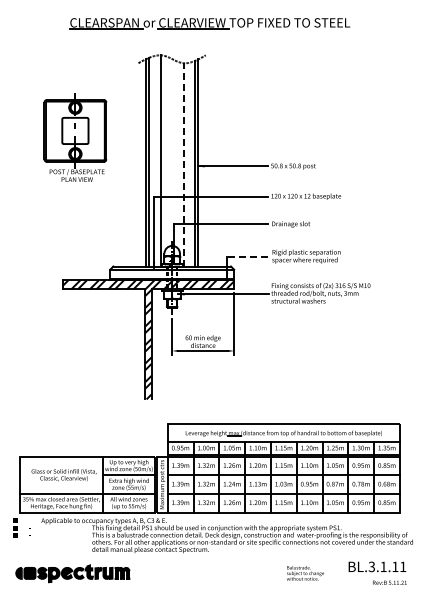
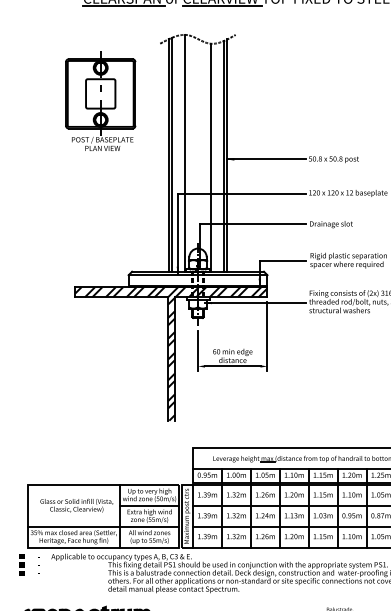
part: (75, 137) -> (100, 101), moved
line: (183, 164) -> (210, 157), dashed -> solid
line: (247, 256) -> (282, 260), dashed -> solid

